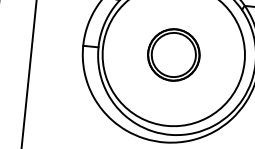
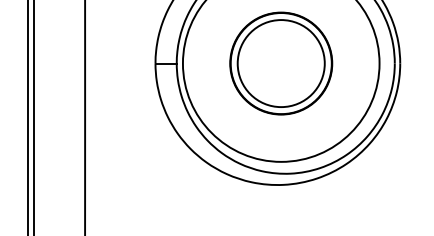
part: (173, 54) -> (281, 63), size x1.43

